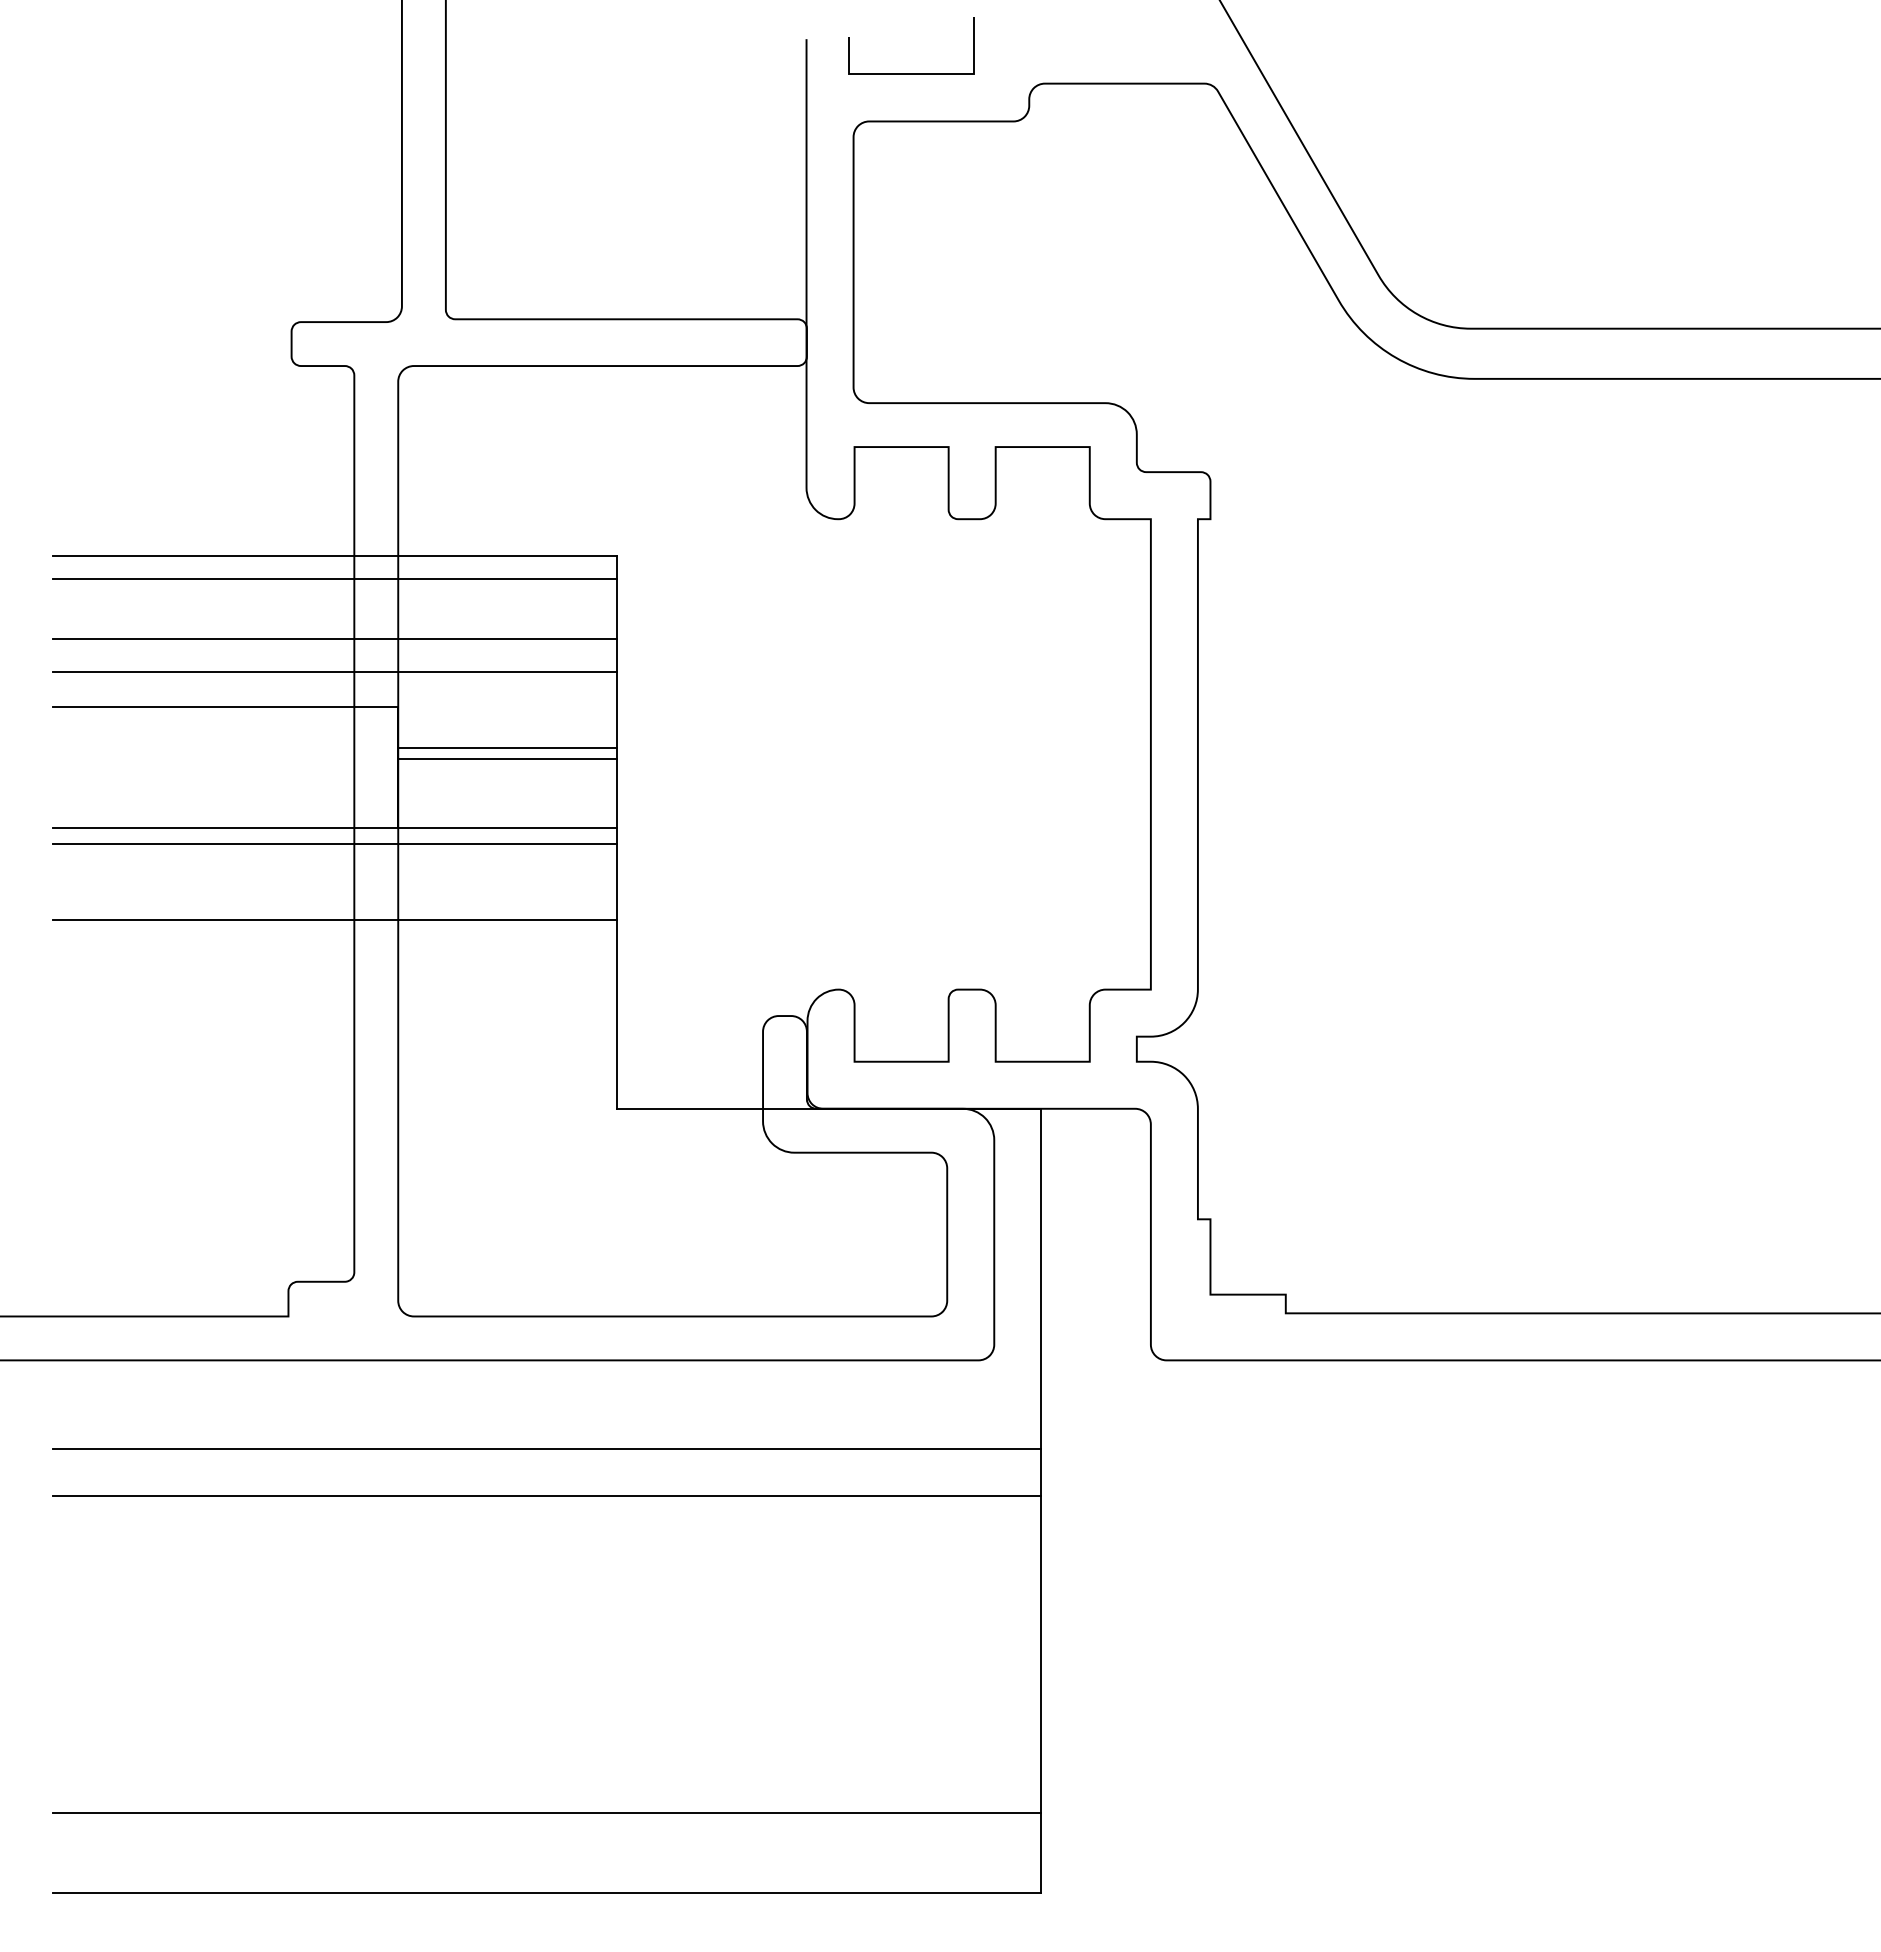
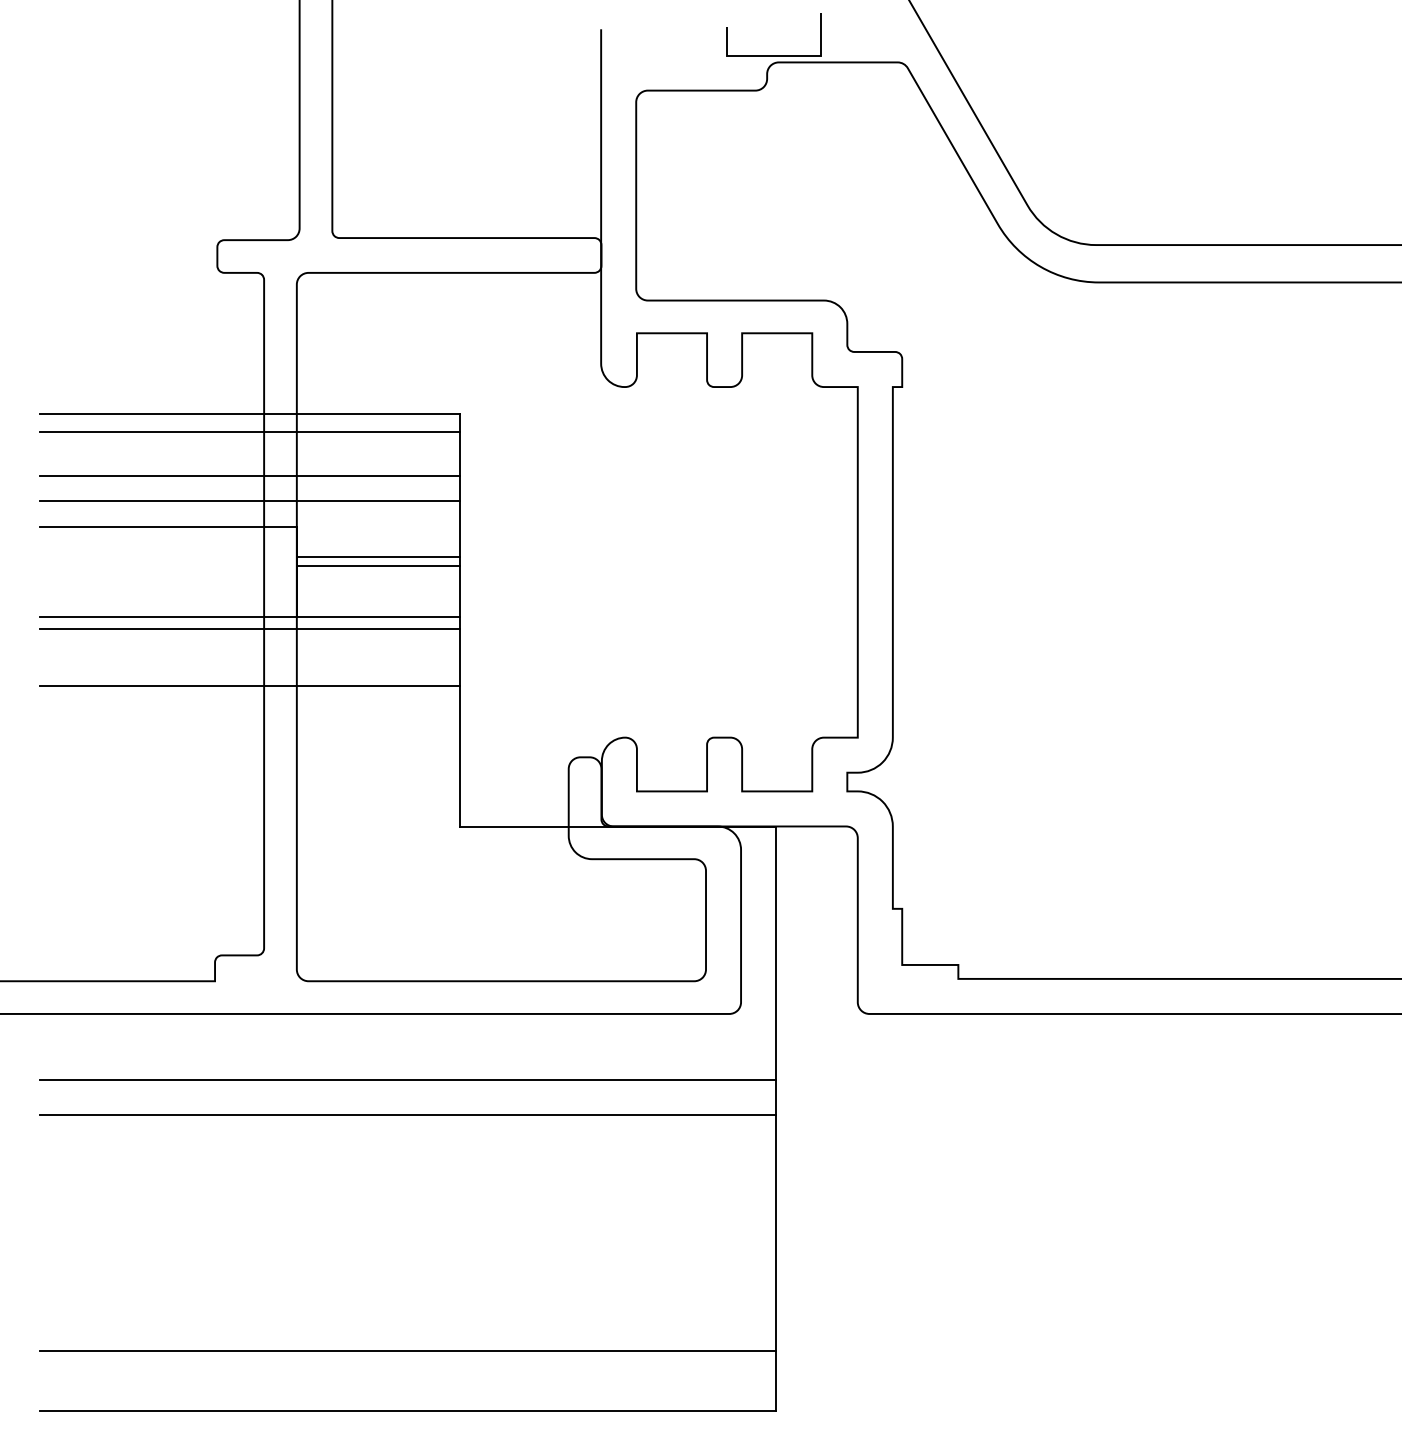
line: (911, 73) -> (774, 54), moved

